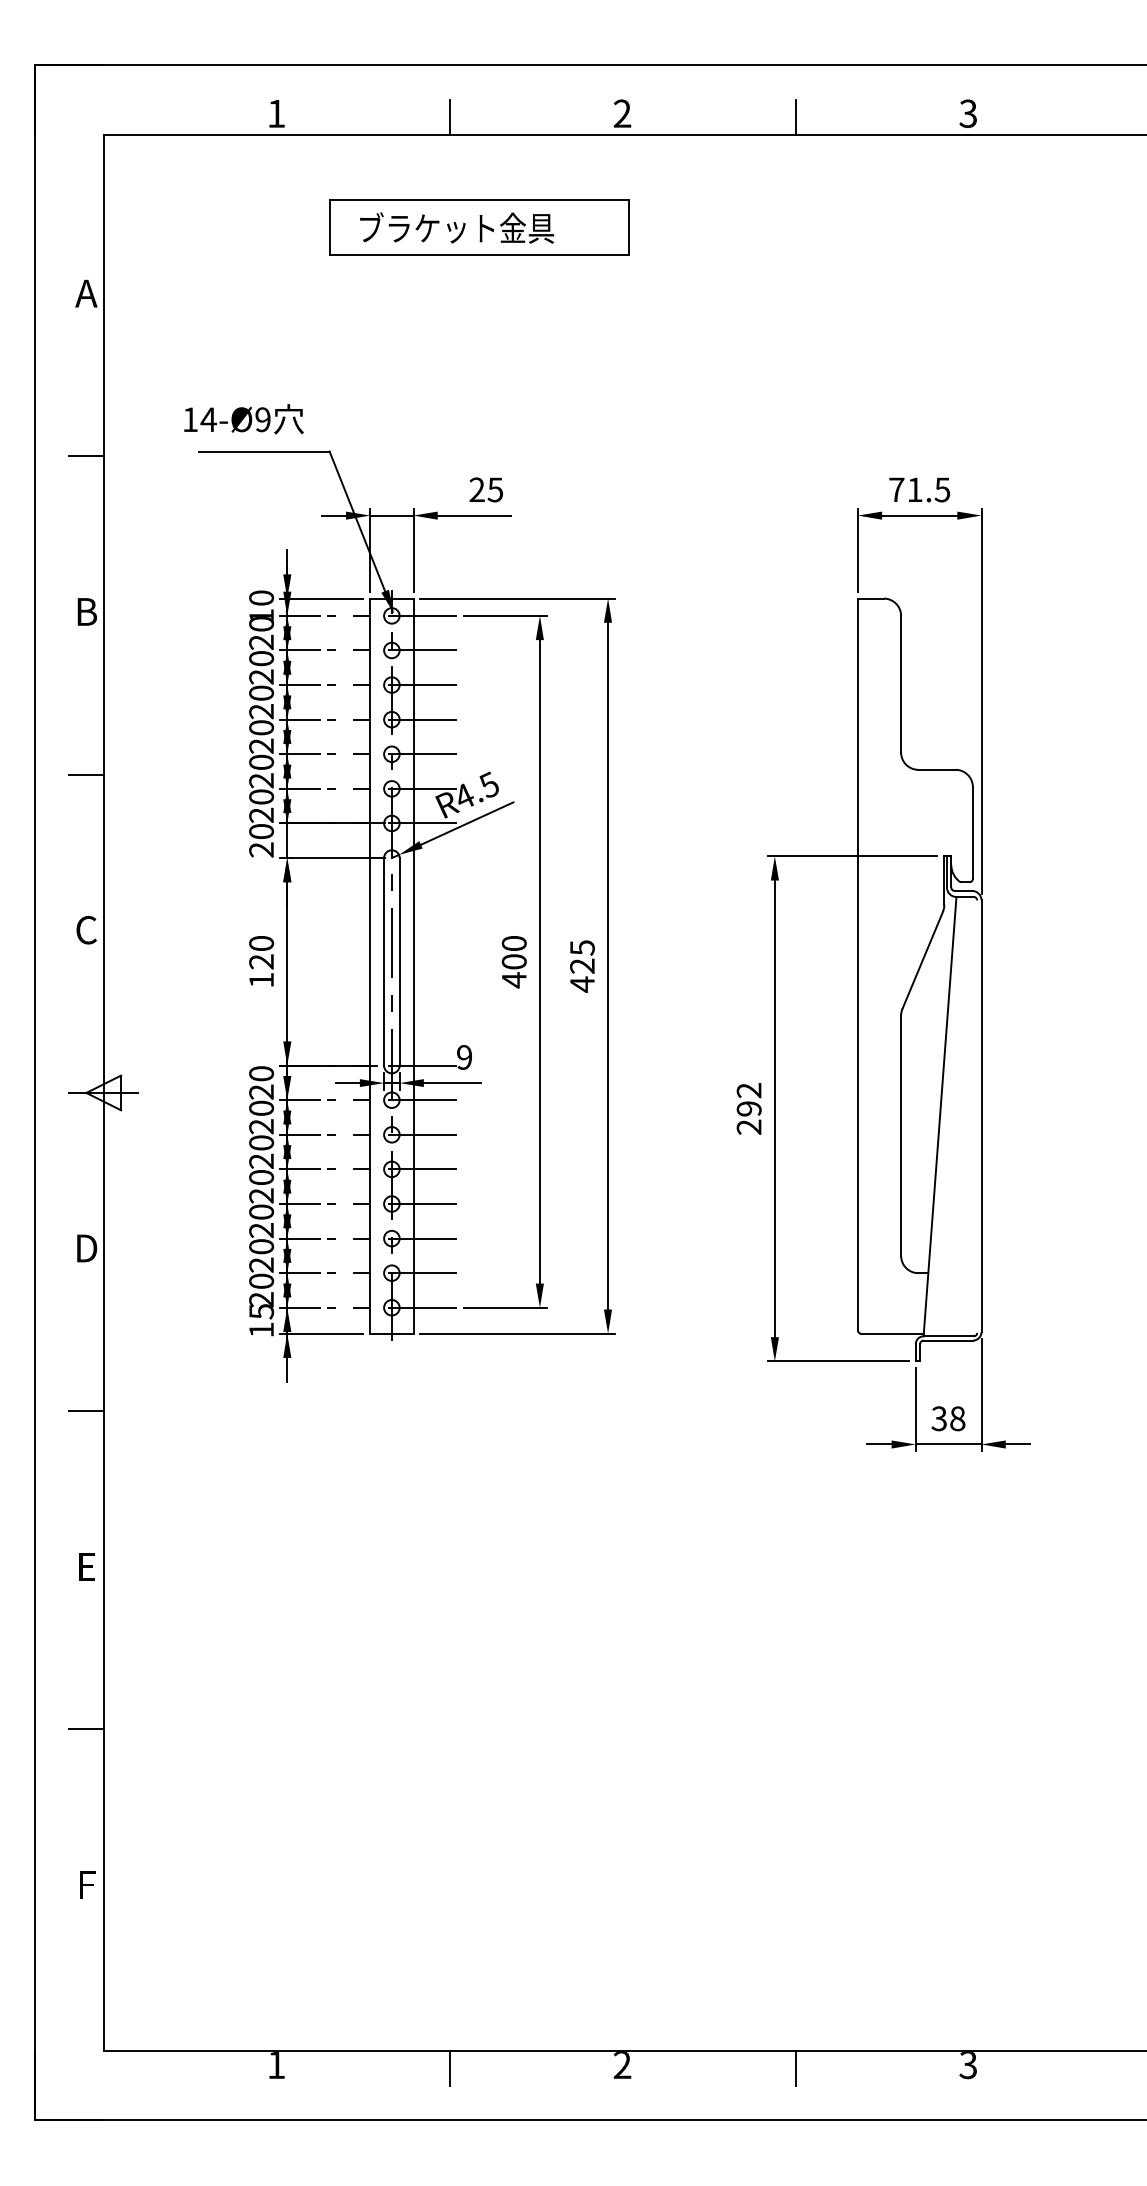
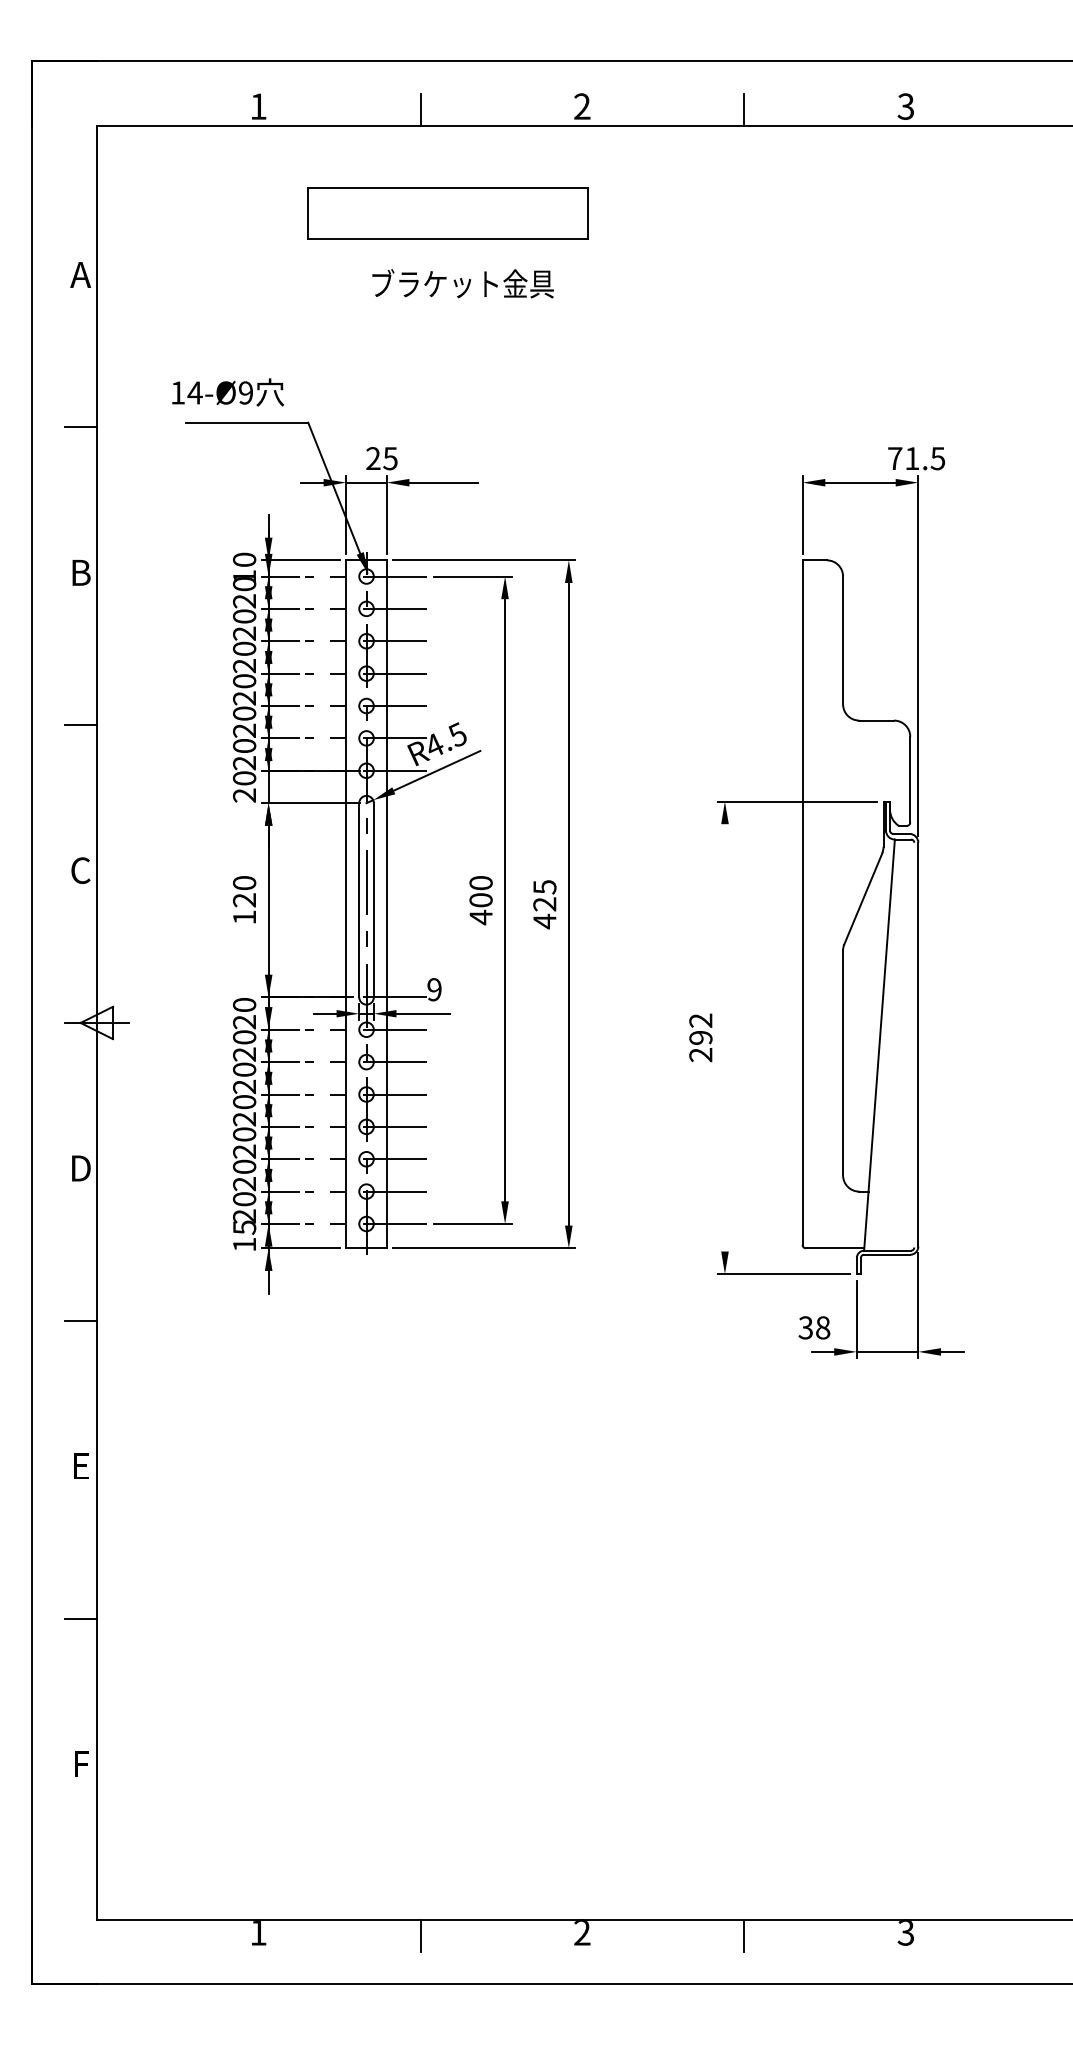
text: (457, 227) -> (463, 283), moved
text: (485, 489) -> (381, 458), moved
text: (919, 489) -> (916, 458), moved
line: (774, 1108) -> (724, 1037), removed
text: (948, 1418) -> (814, 1327), moved

